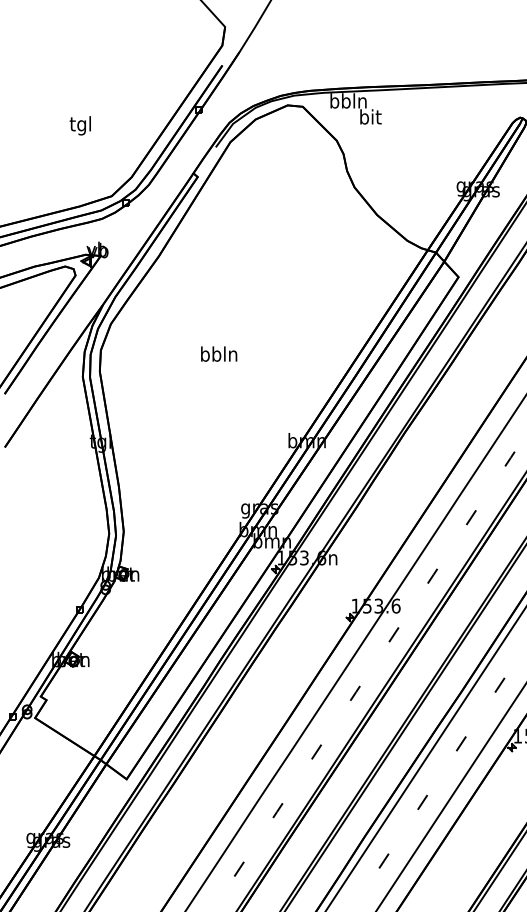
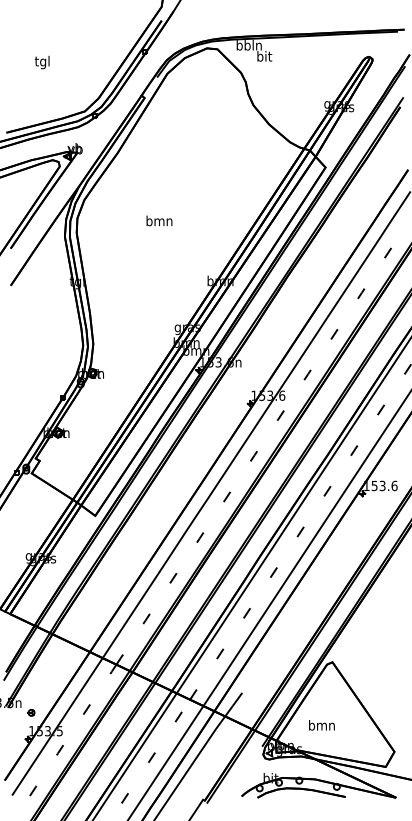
text: (79, 125) -> (41, 62), moved
text: (219, 353) -> (159, 220), bbln -> bmn

